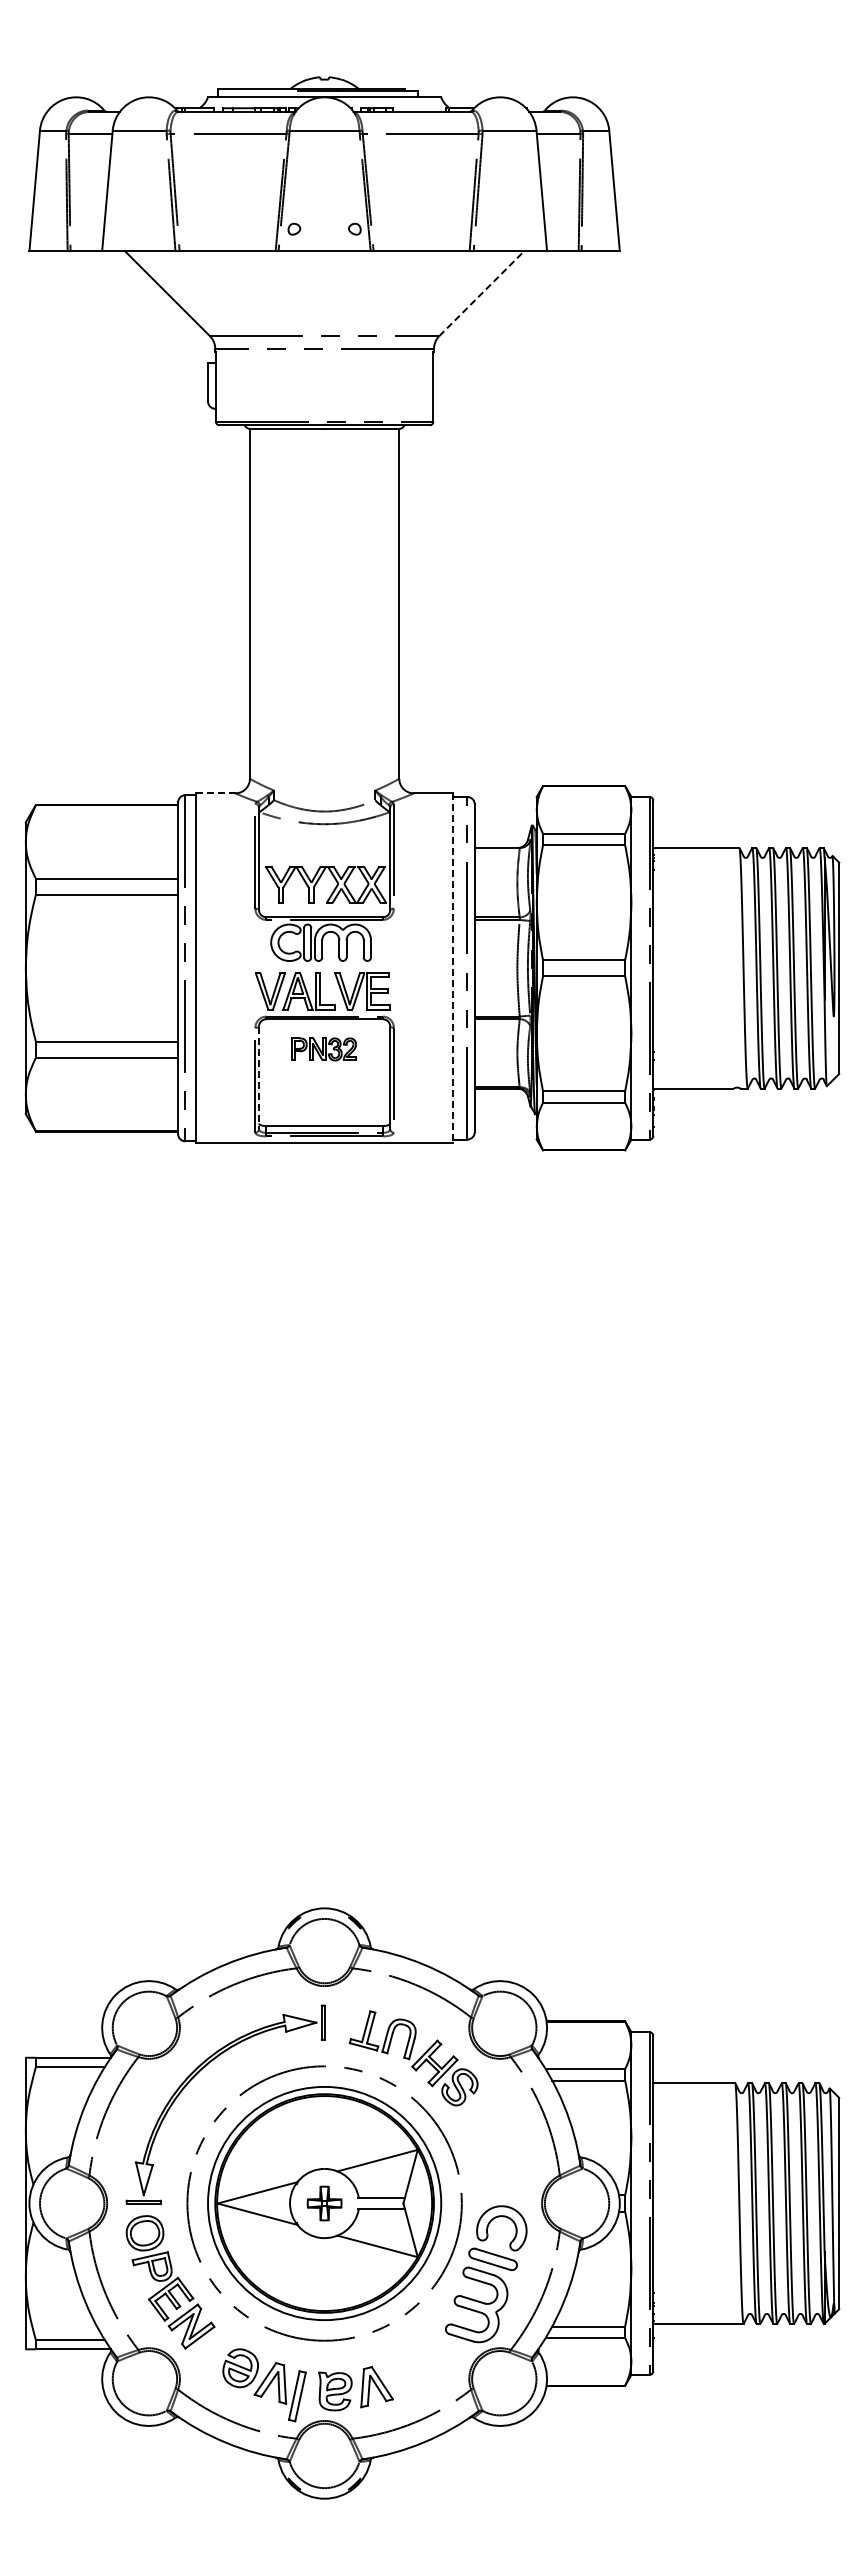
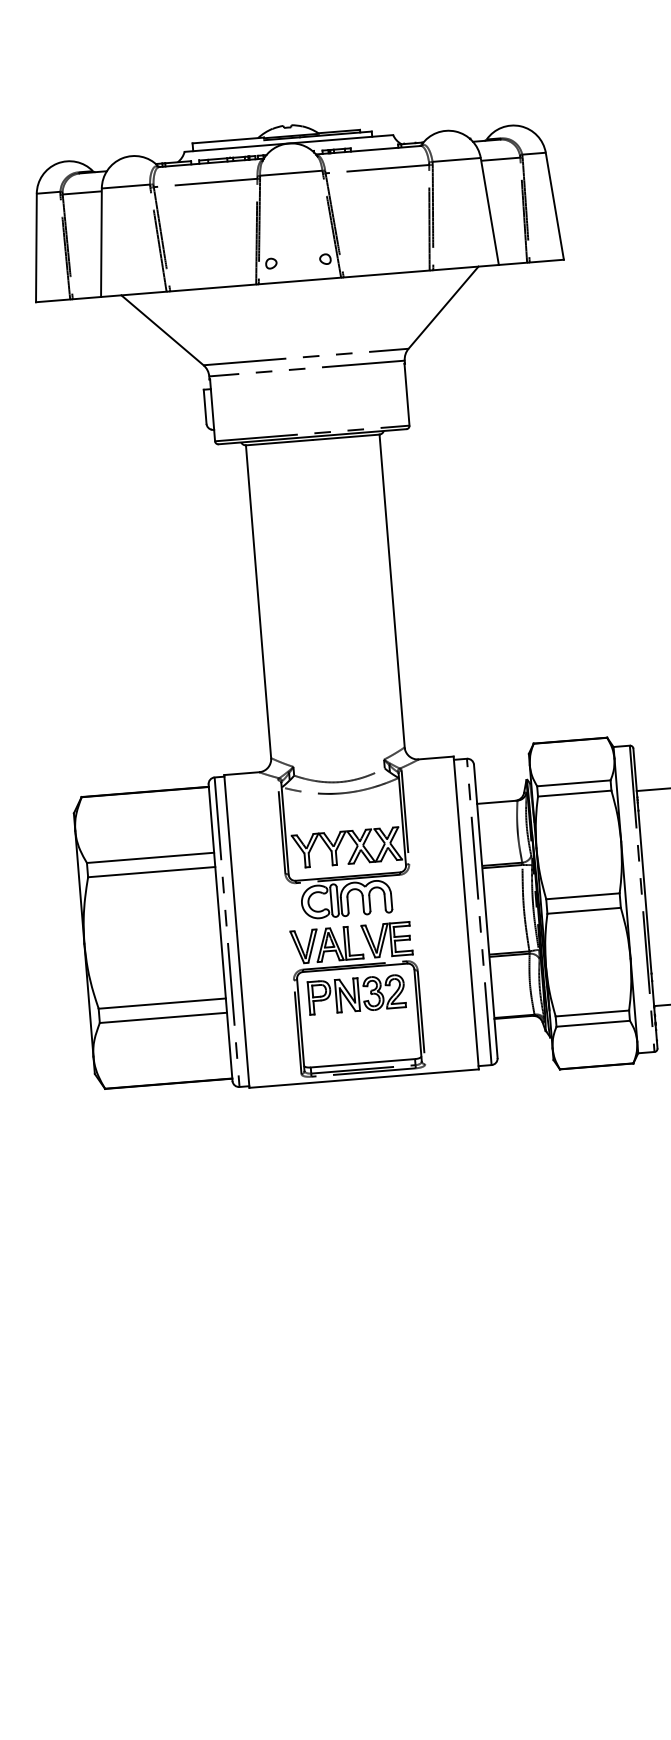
line: (482, 293) -> (444, 307), dashed -> solid
line: (215, 793) -> (241, 773), dashed -> solid
line: (452, 968) -> (465, 913), dashed -> solid
part: (324, 1049) -> (357, 994), size x1.67
line: (259, 1078) -> (301, 1025), dashed -> solid

